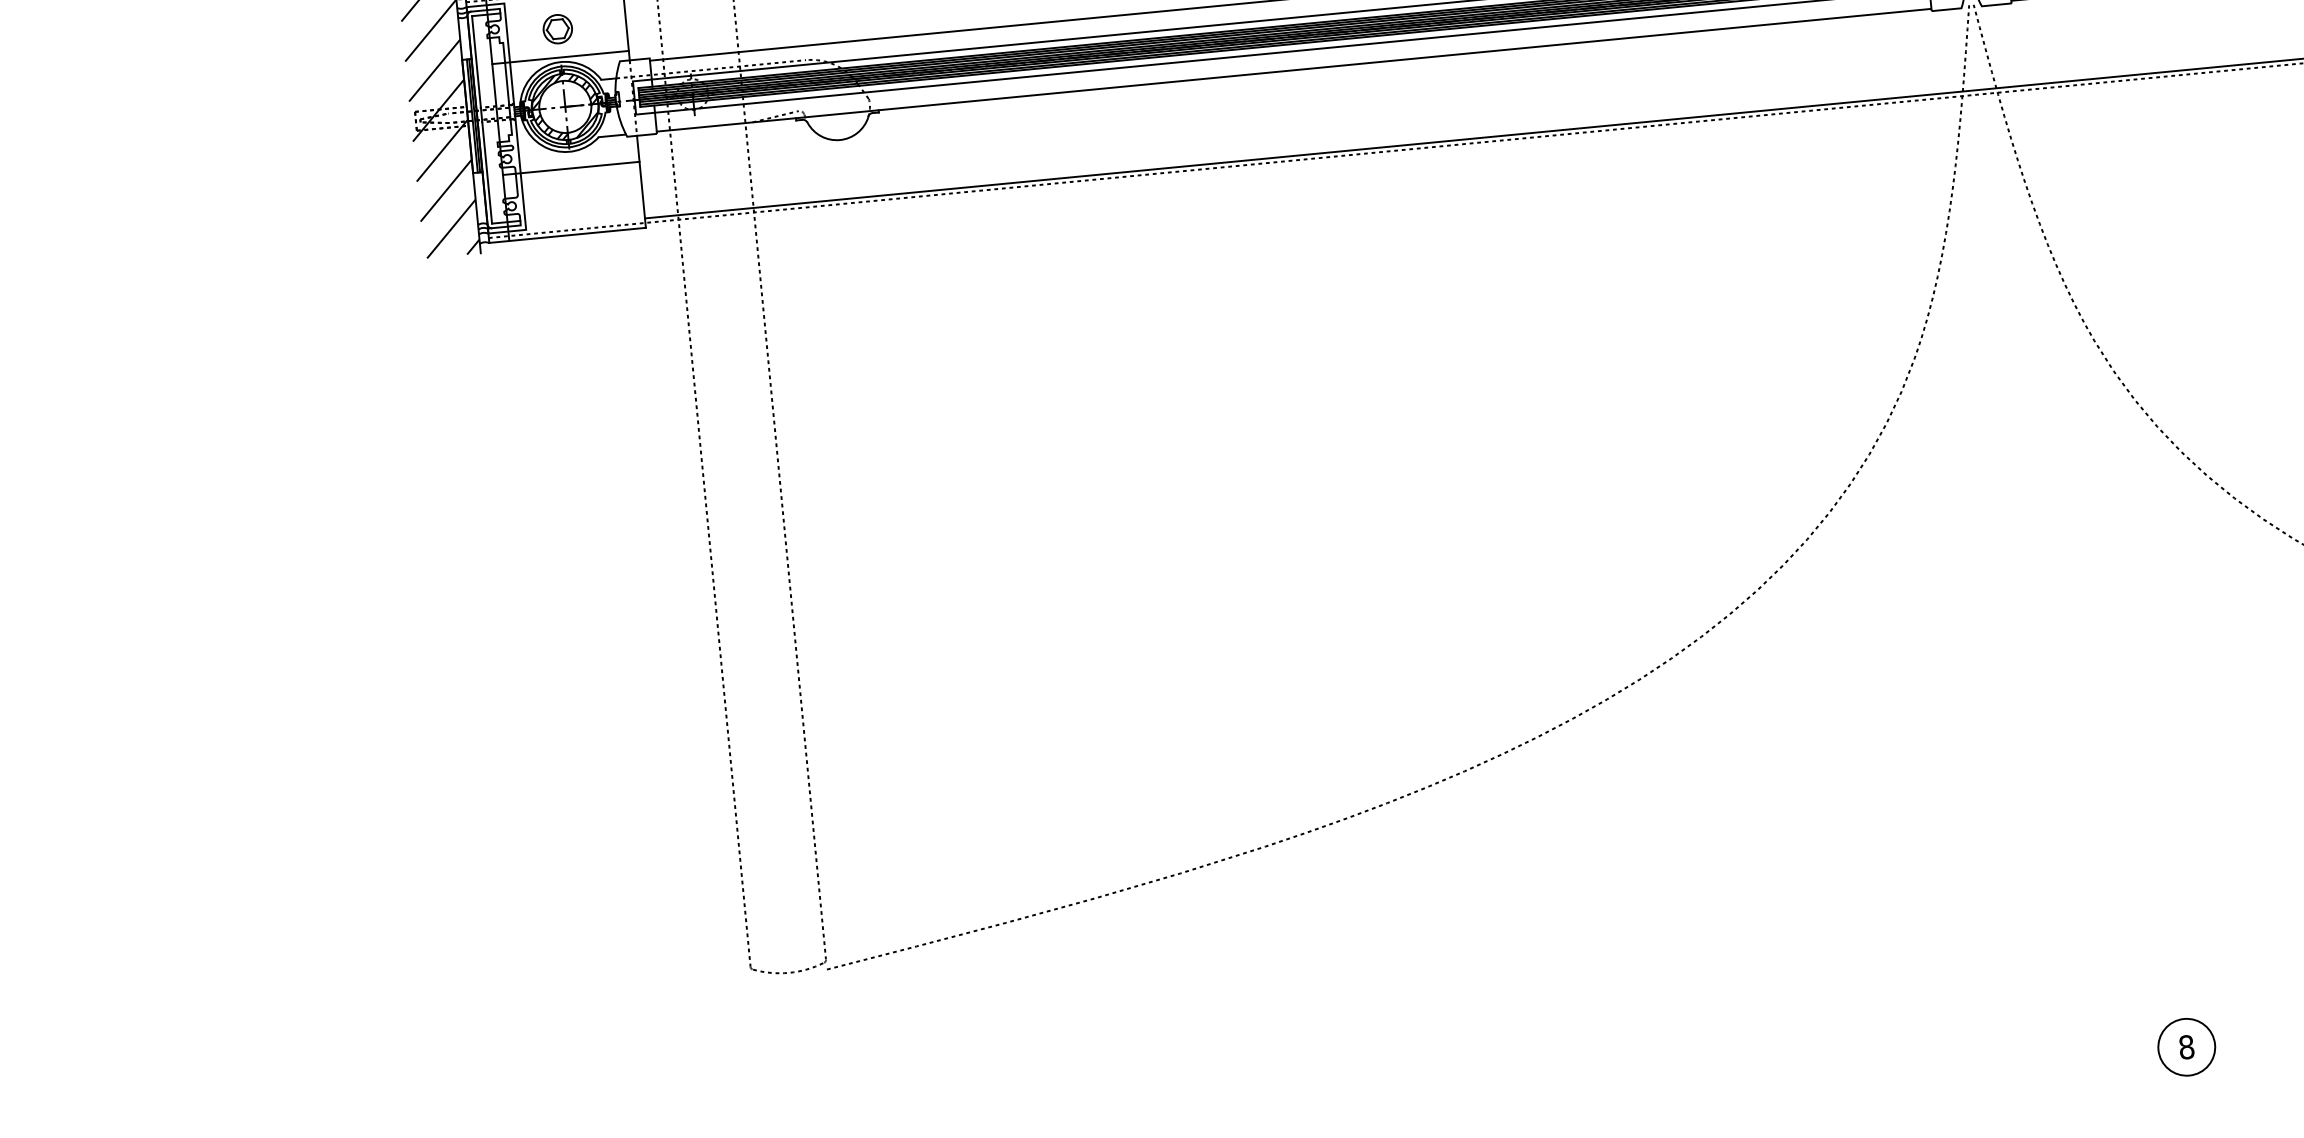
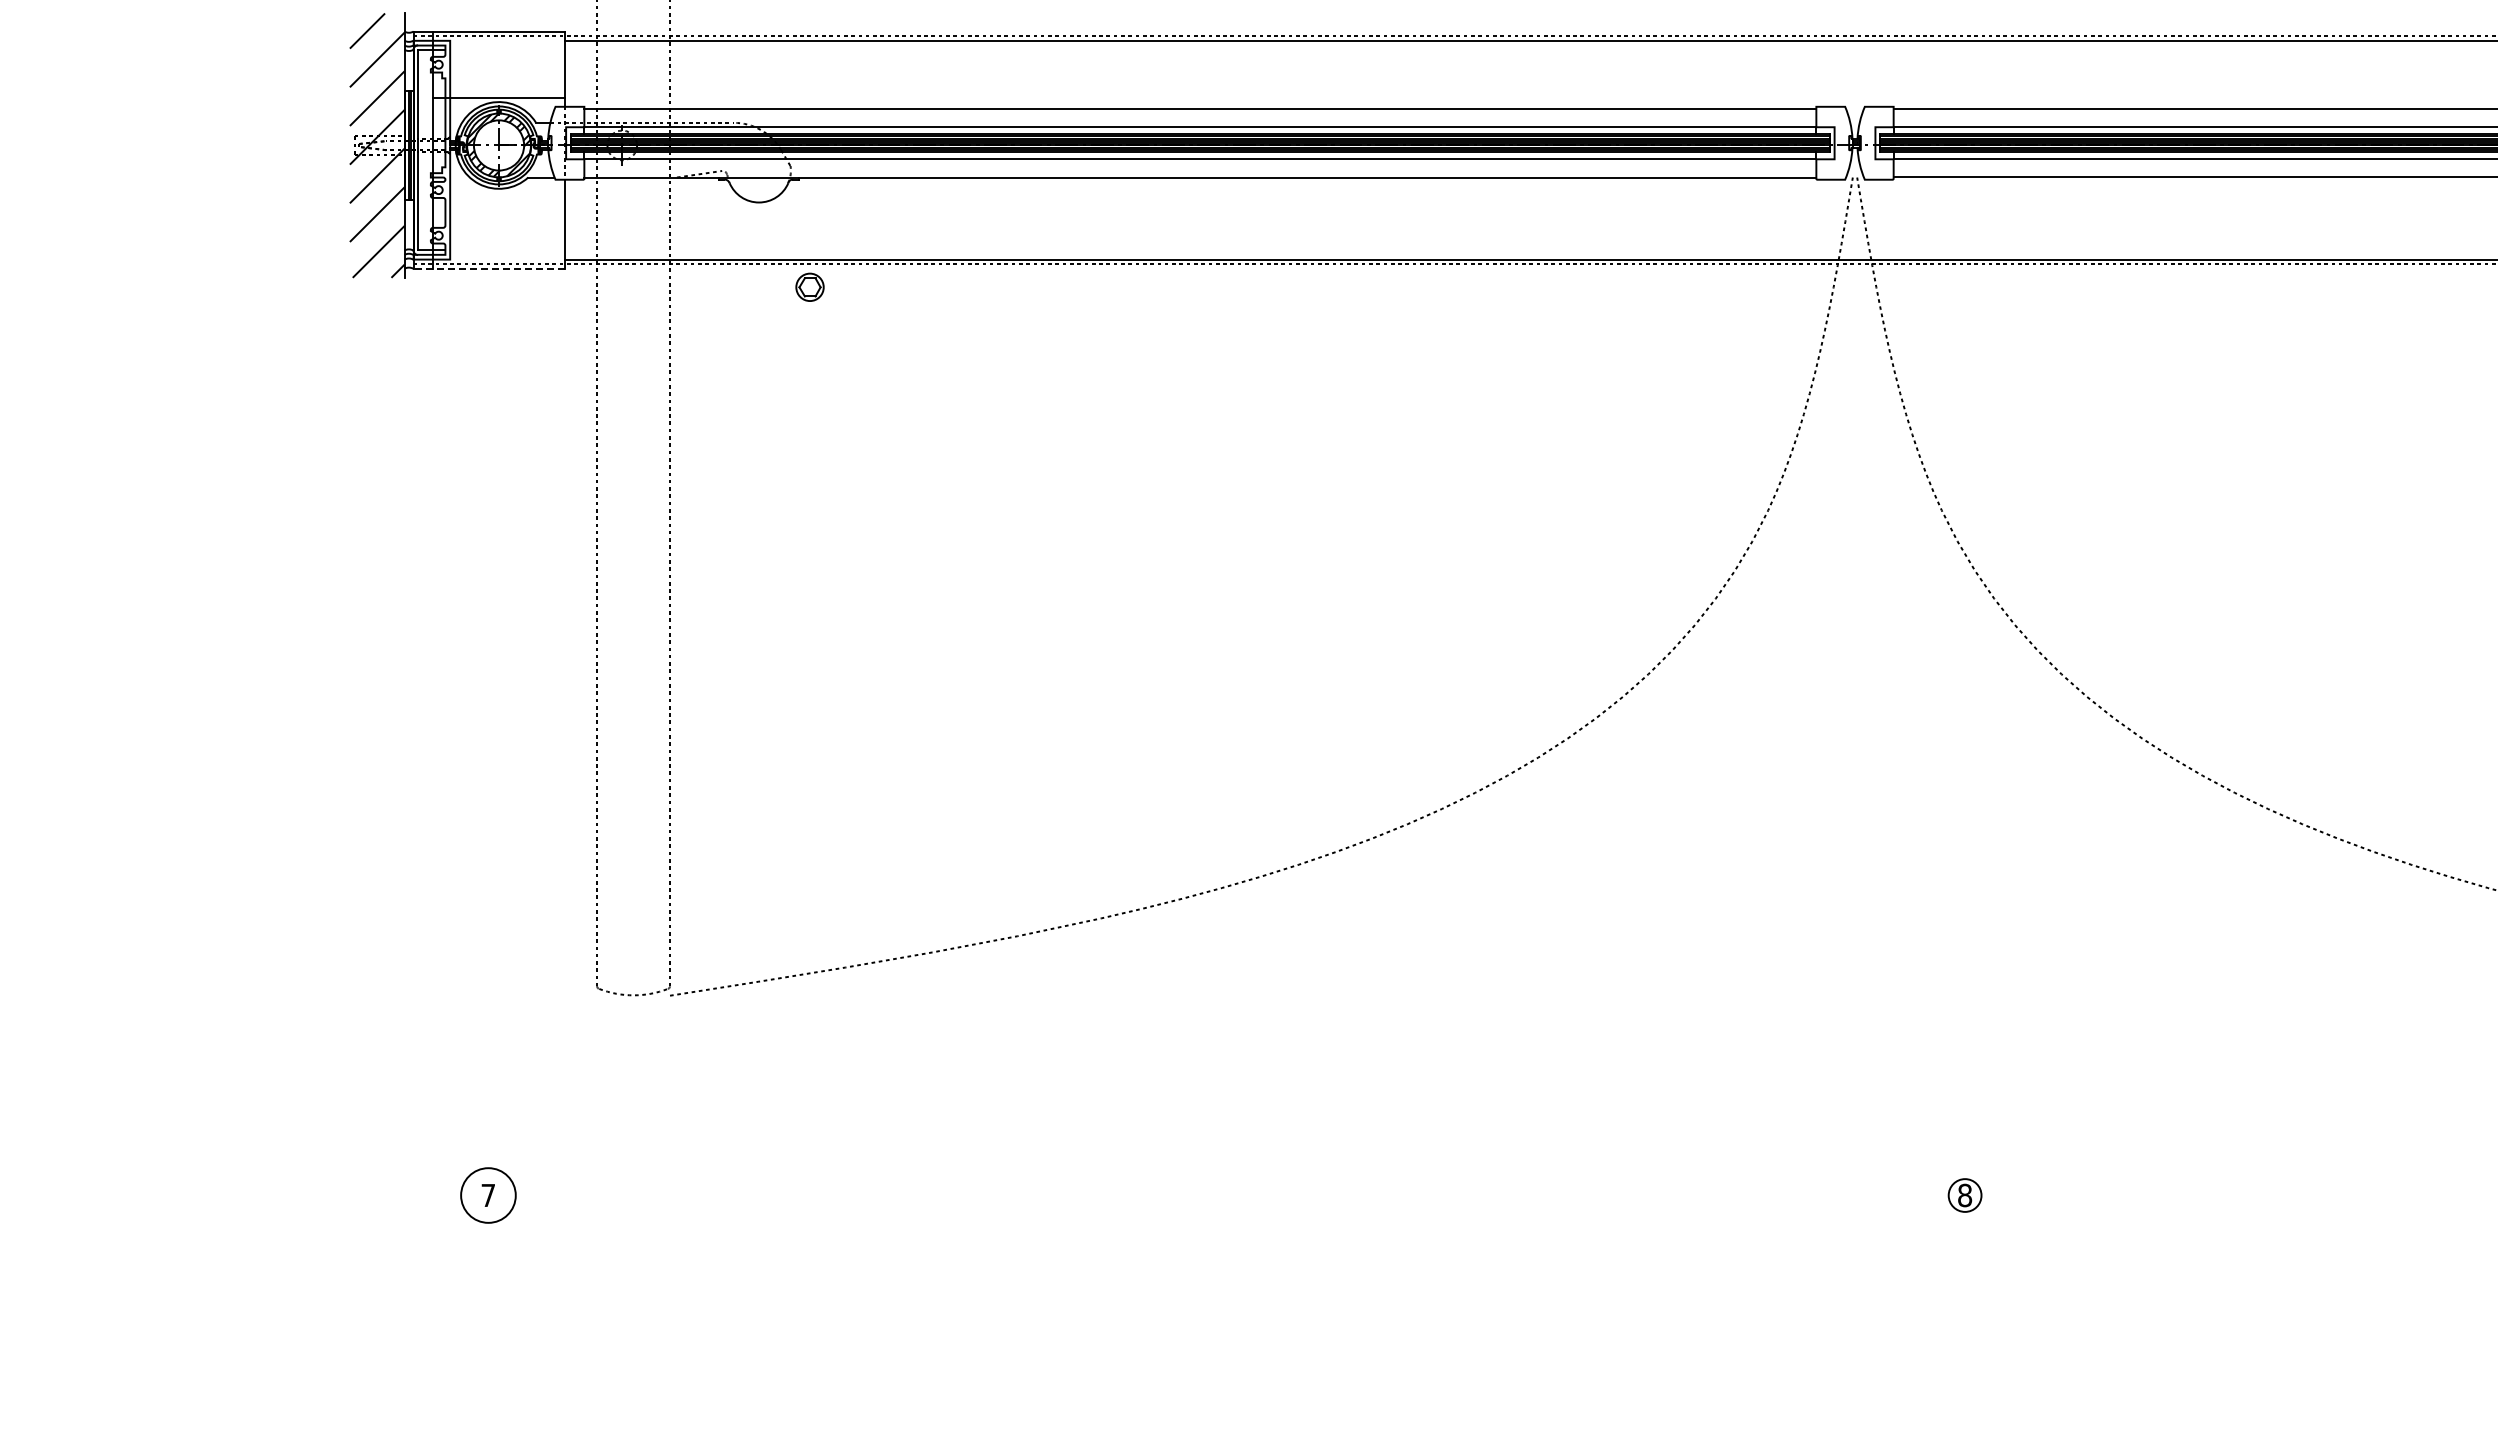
part: (557, 28) -> (809, 286), moved
line: (571, 167) -> (499, 204), removed
line: (567, 235) -> (489, 268), solid -> dashed
circle: (2186, 1047) -> (1964, 1195), size x0.6

